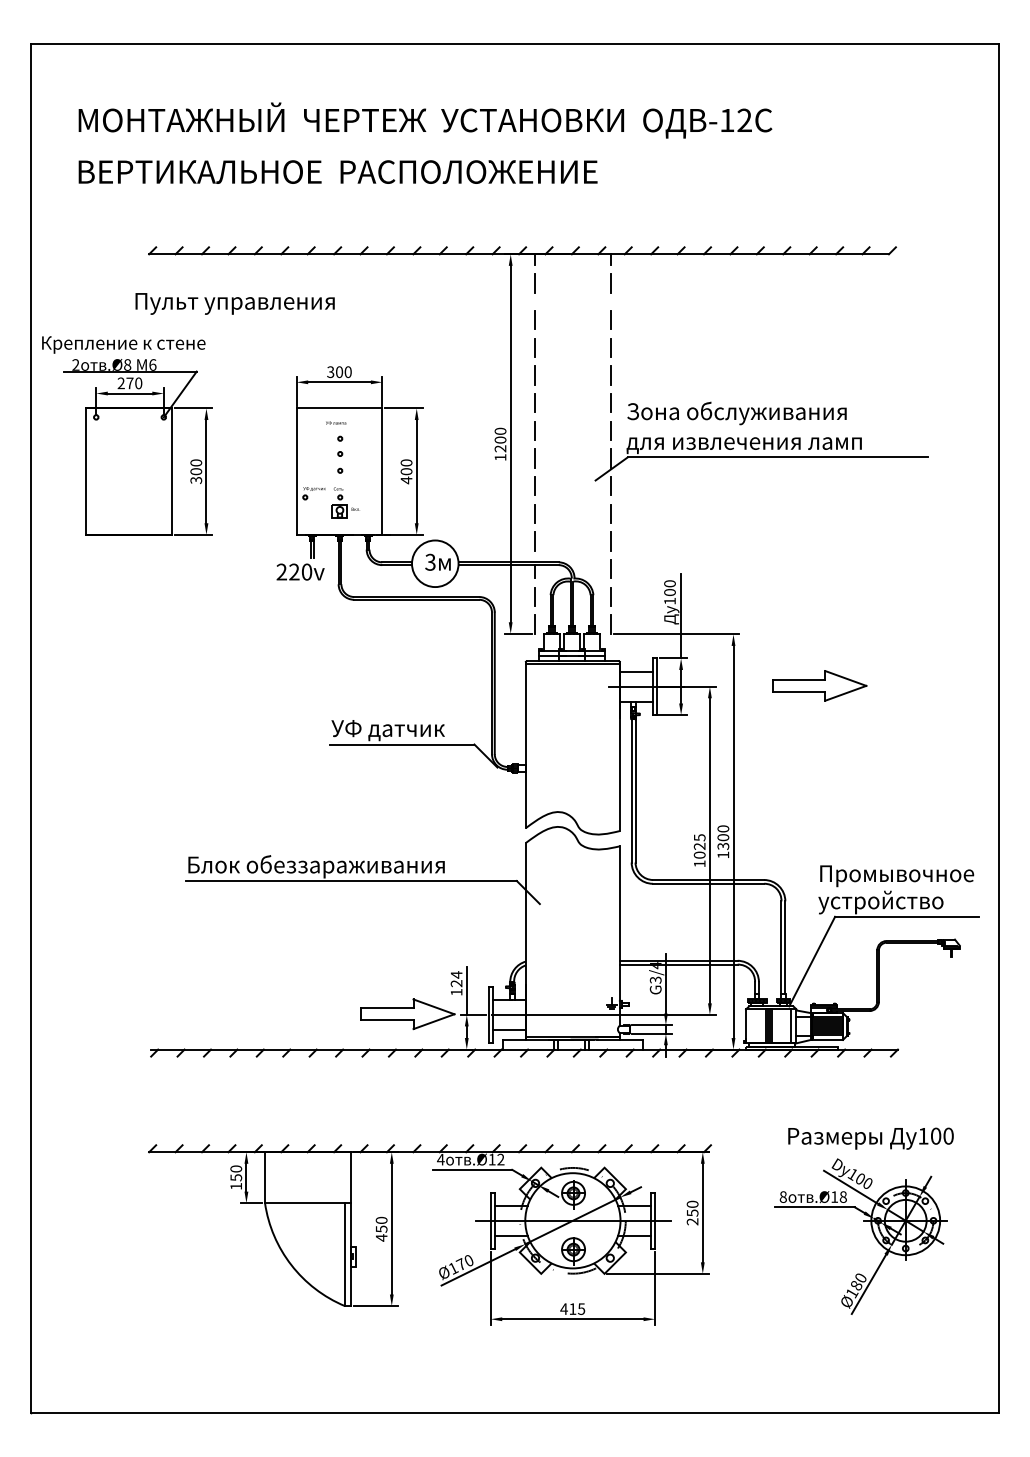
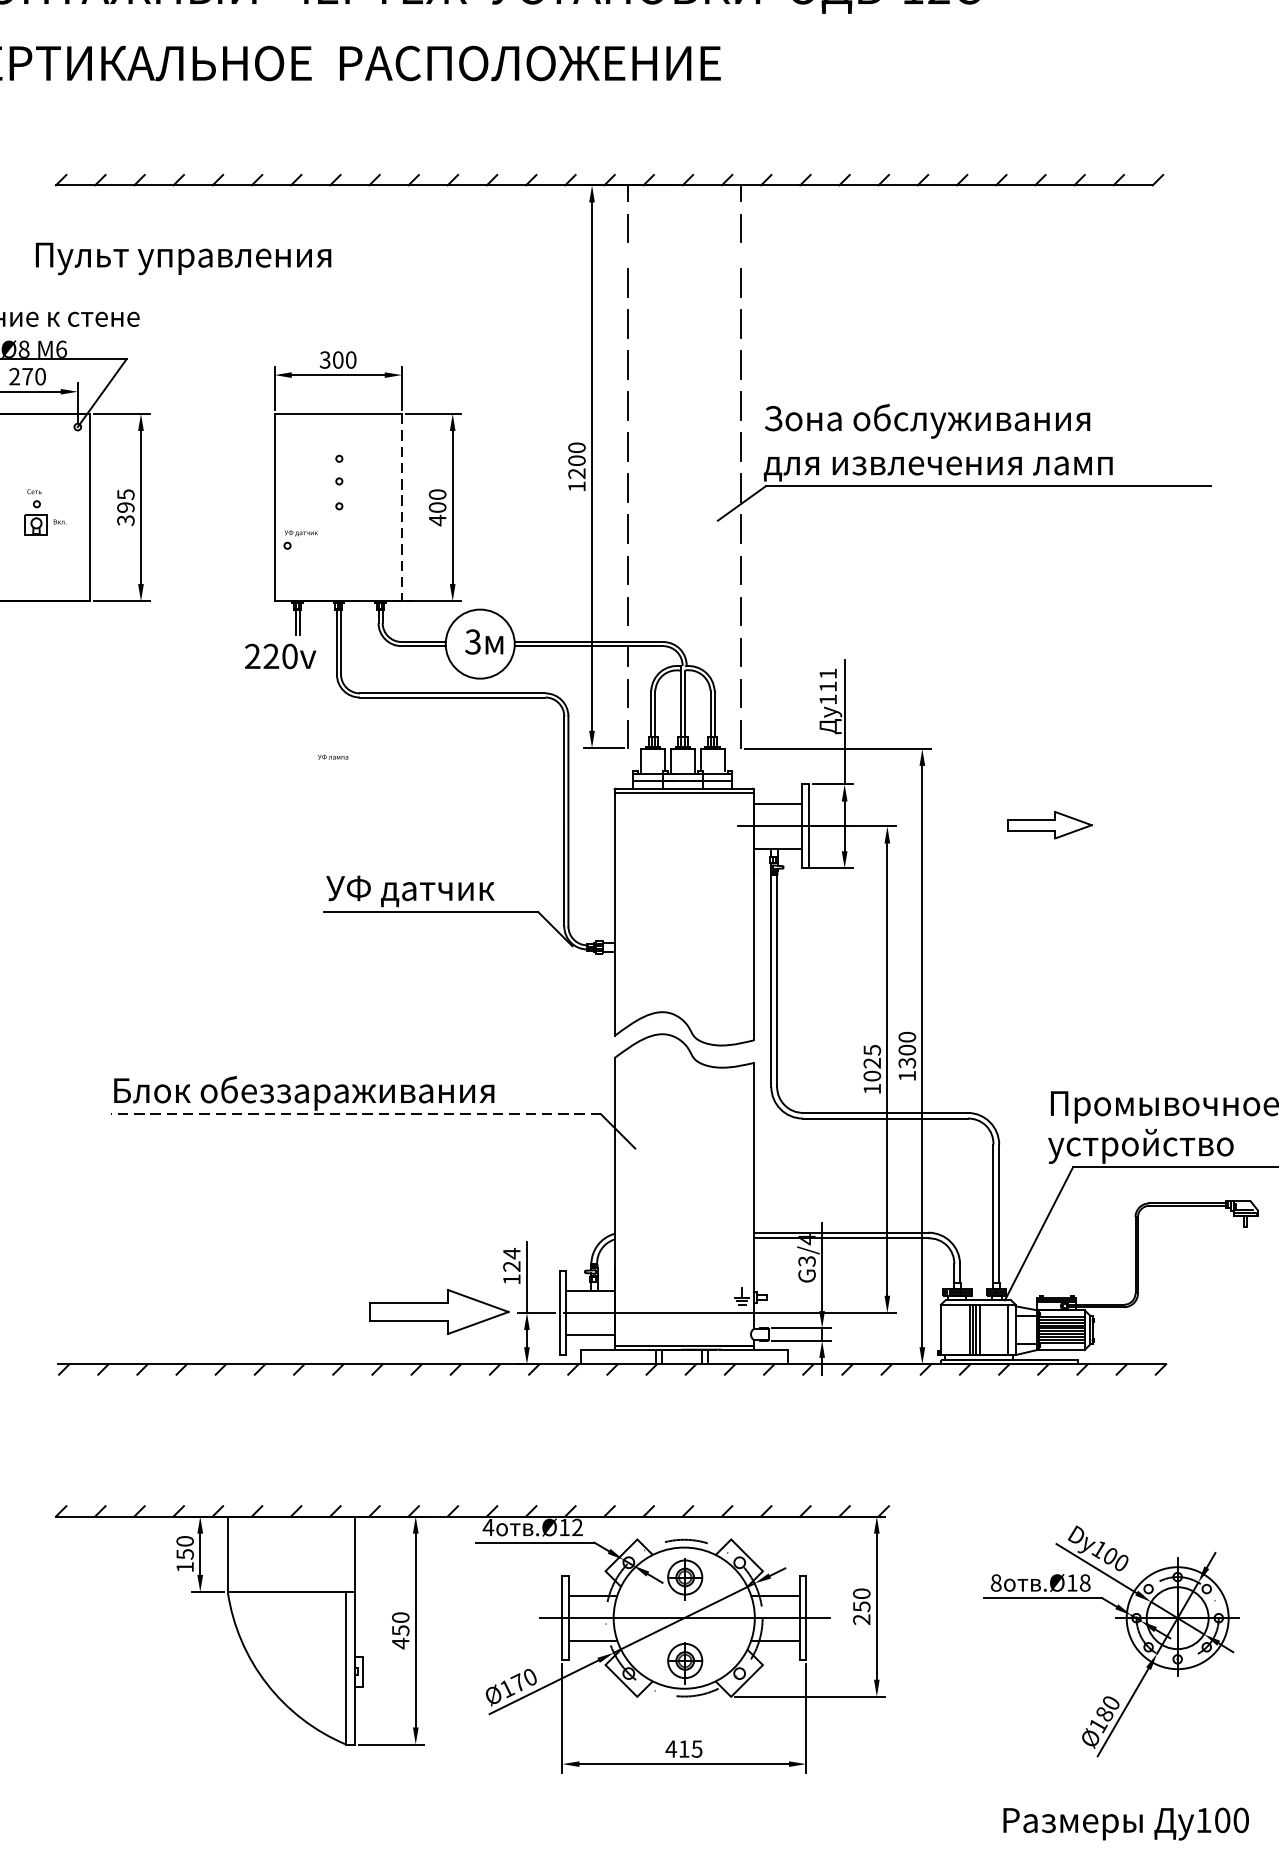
text: (336, 422) -> (333, 756), moved
text: (196, 467) -> (126, 501), 300 -> 395
line: (382, 472) -> (401, 508), solid -> dashed
part: (345, 502) -> (44, 511), moved
text: (669, 587) -> (827, 679), 100 -> 111
part: (819, 685) -> (1049, 824), size x0.6
line: (350, 880) -> (354, 1113), solid -> dashed
text: (870, 1138) -> (1125, 1823), moved

